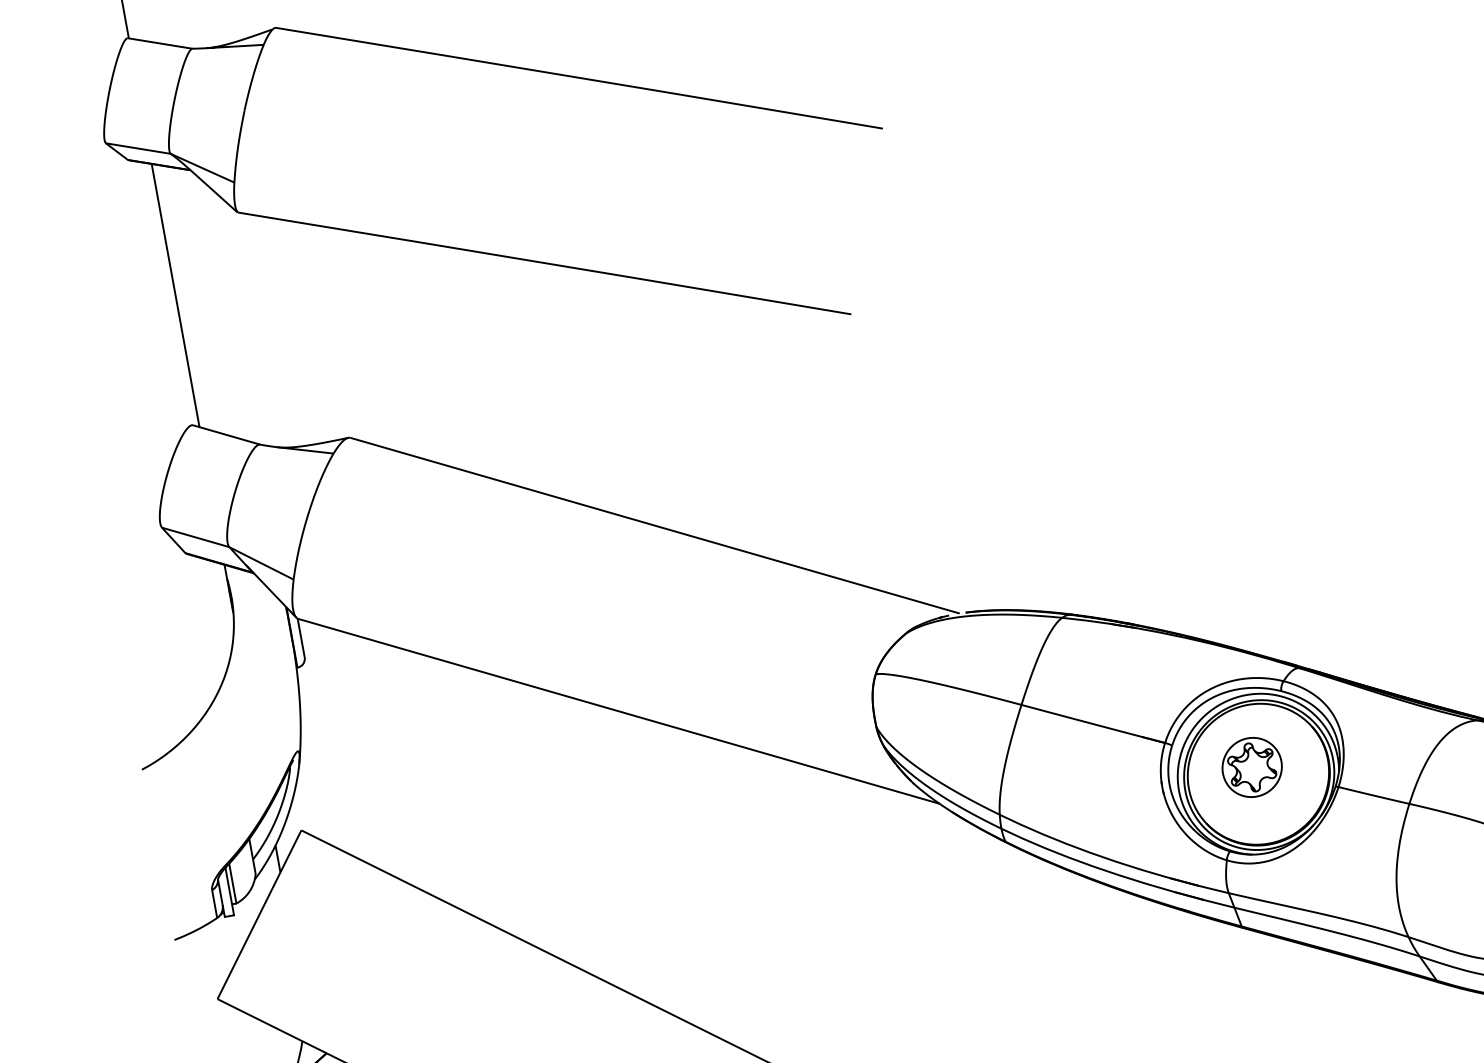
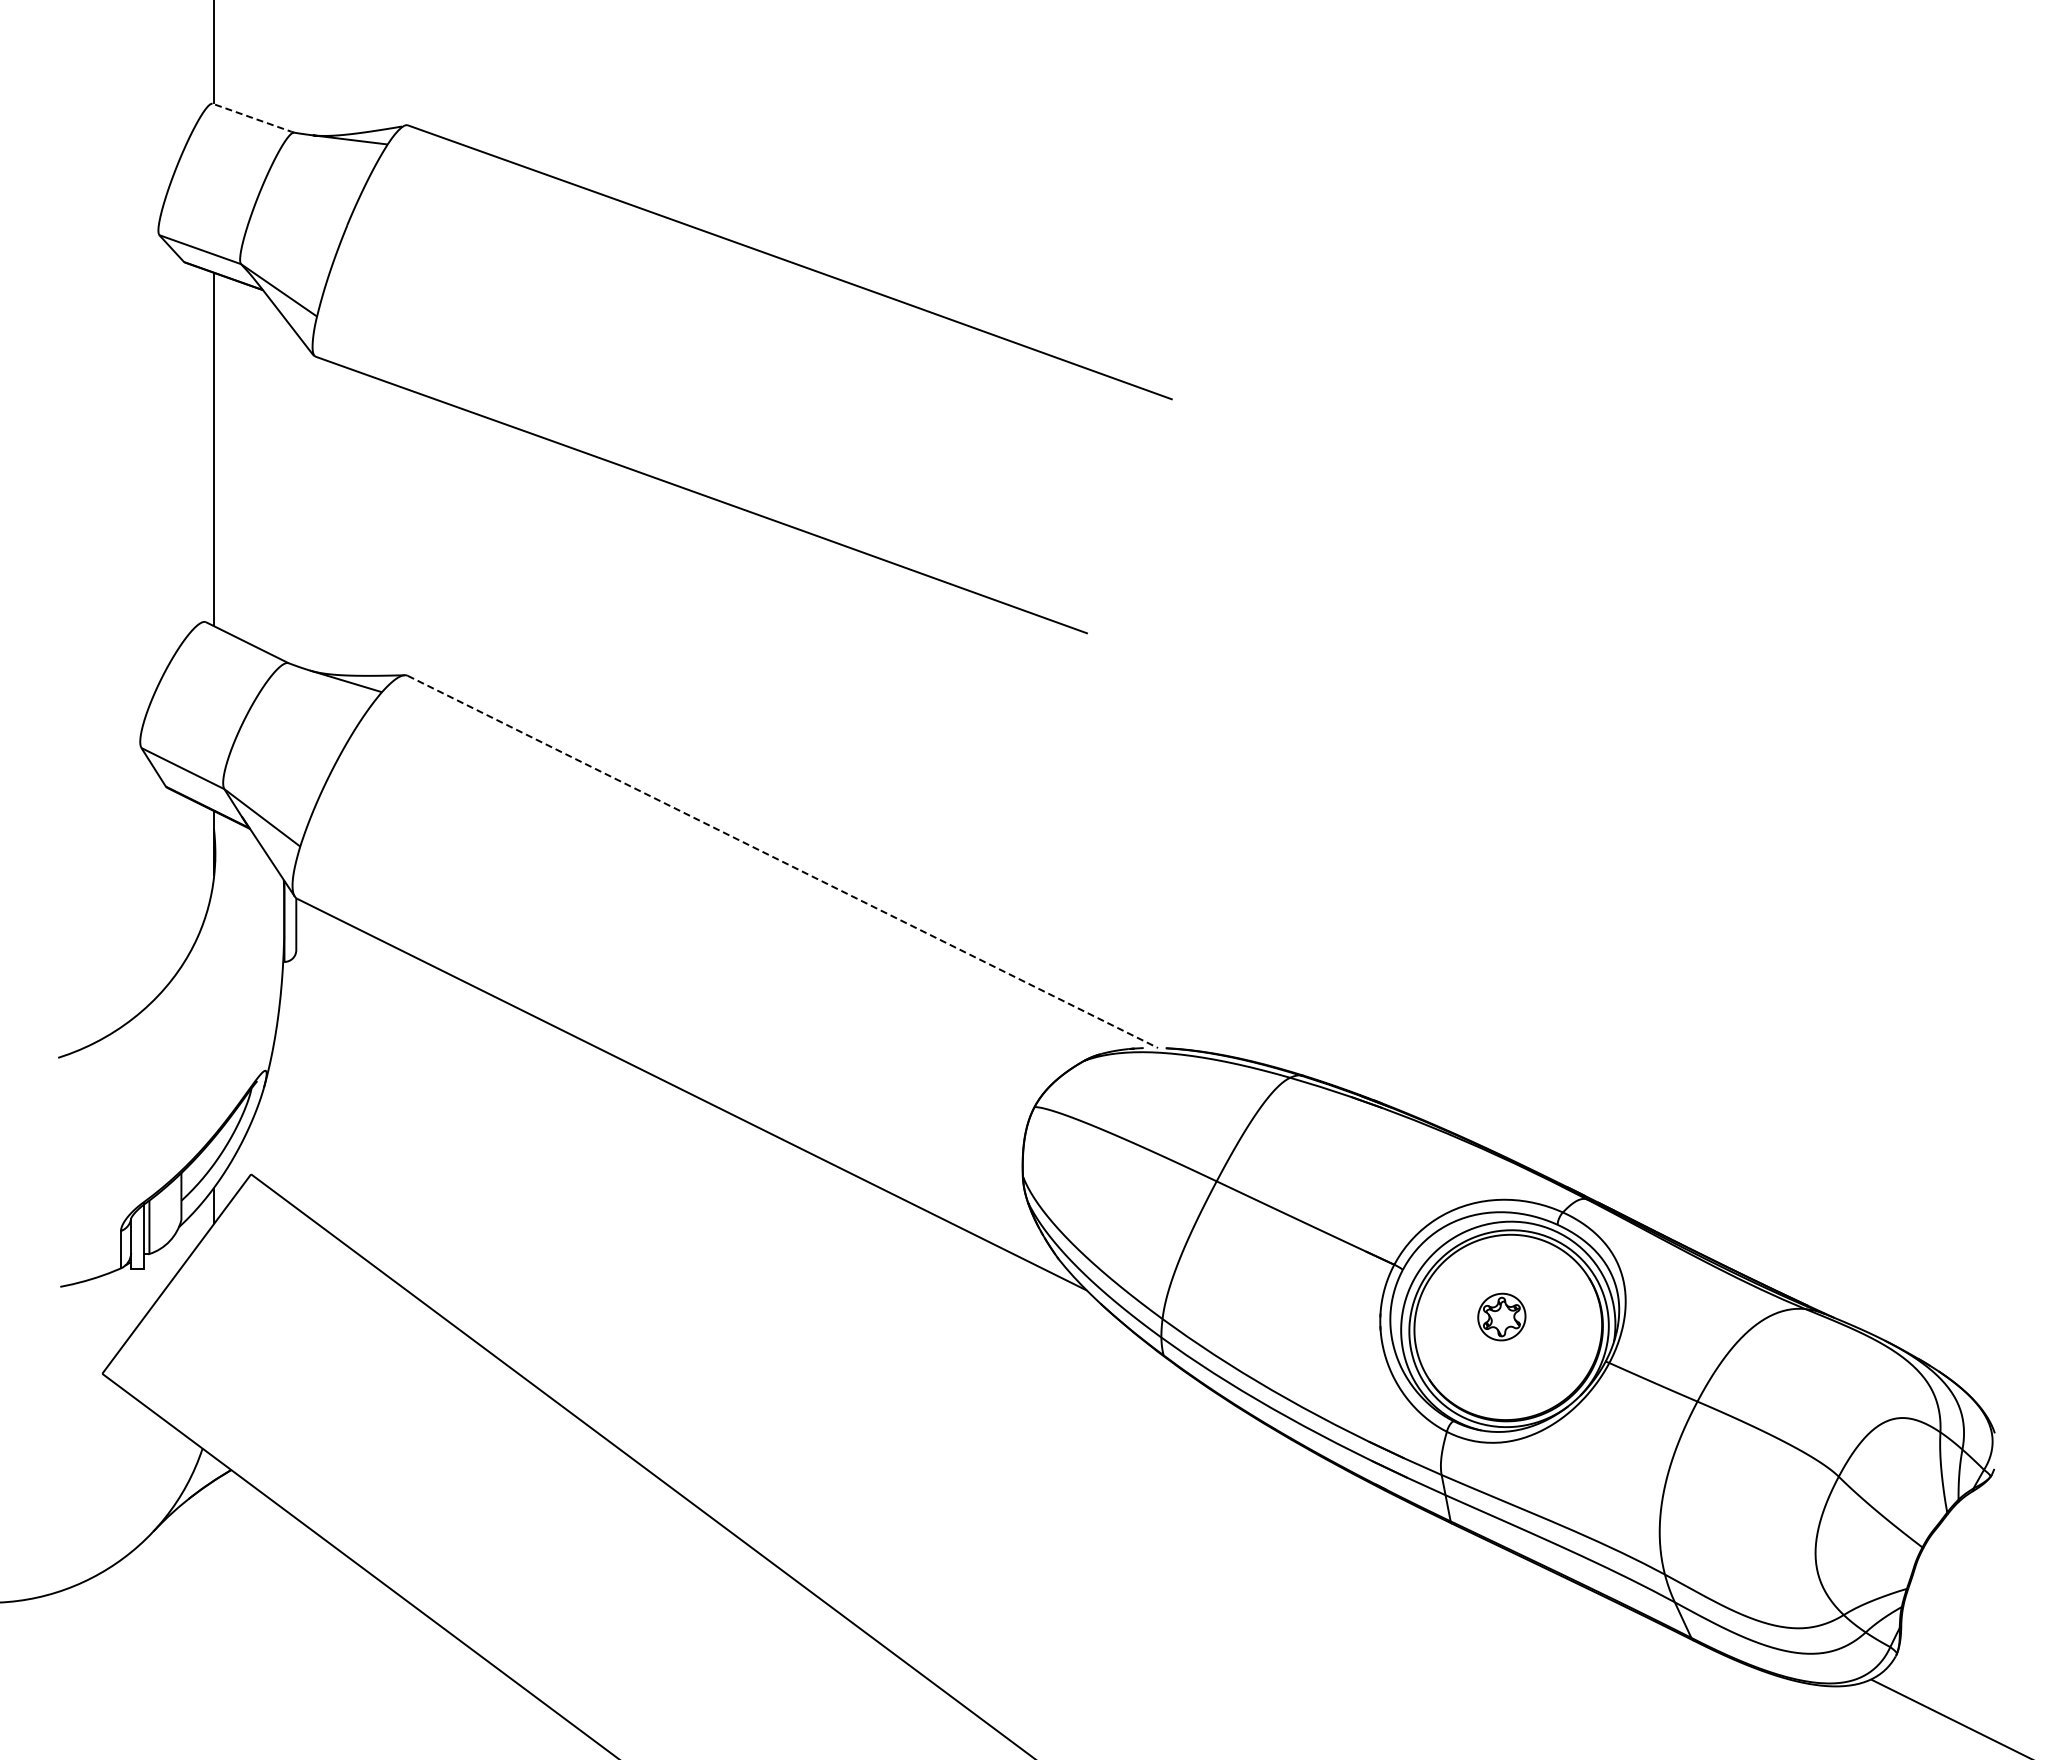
line: (160, 43) -> (253, 118), solid -> dashed
line: (654, 525) -> (782, 861), solid -> dashed
part: (1251, 767) -> (1501, 1316), size x0.6

